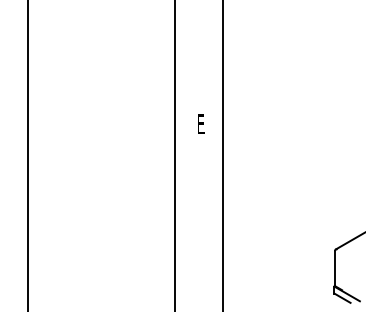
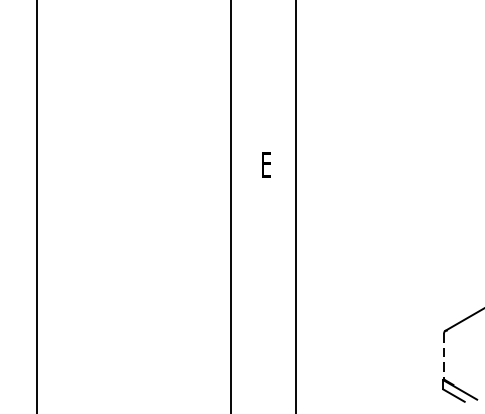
line: (335, 269) -> (444, 357), solid -> dashed

